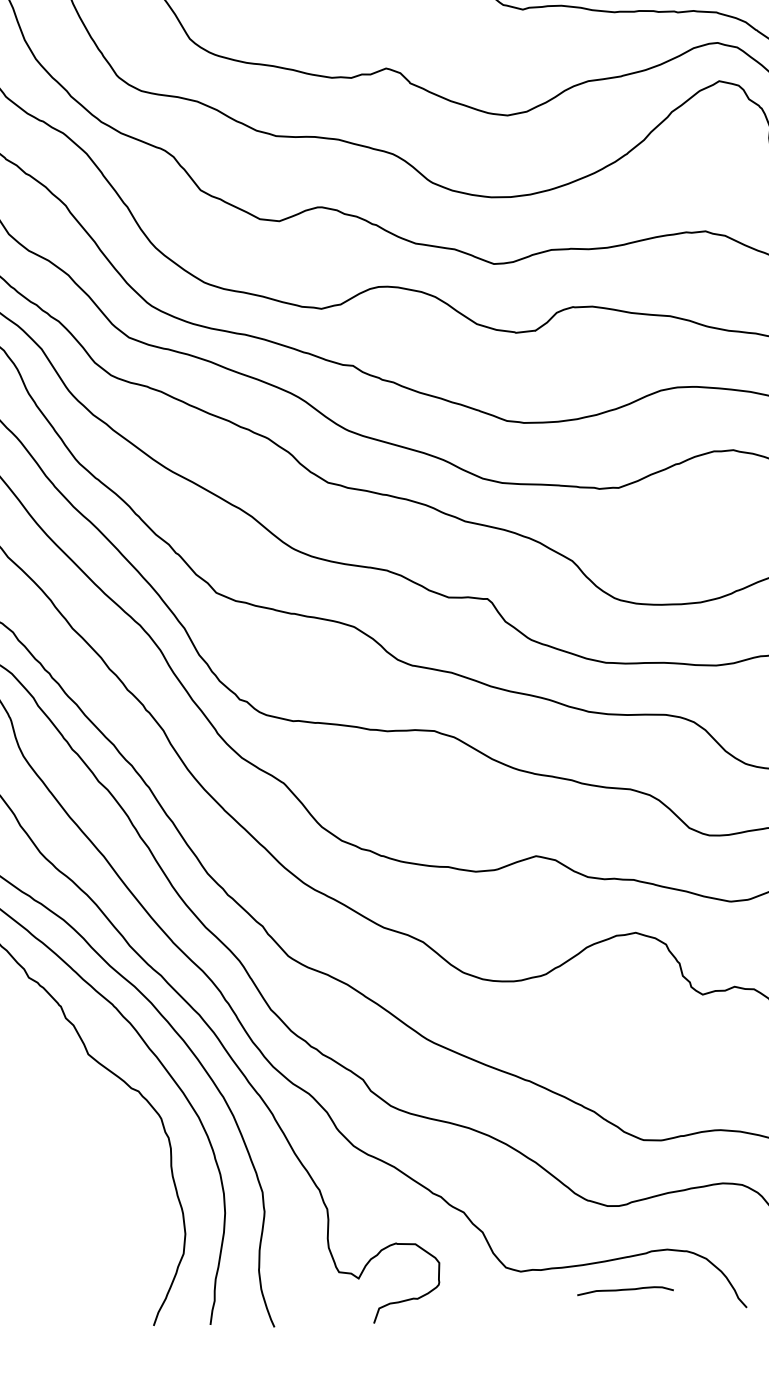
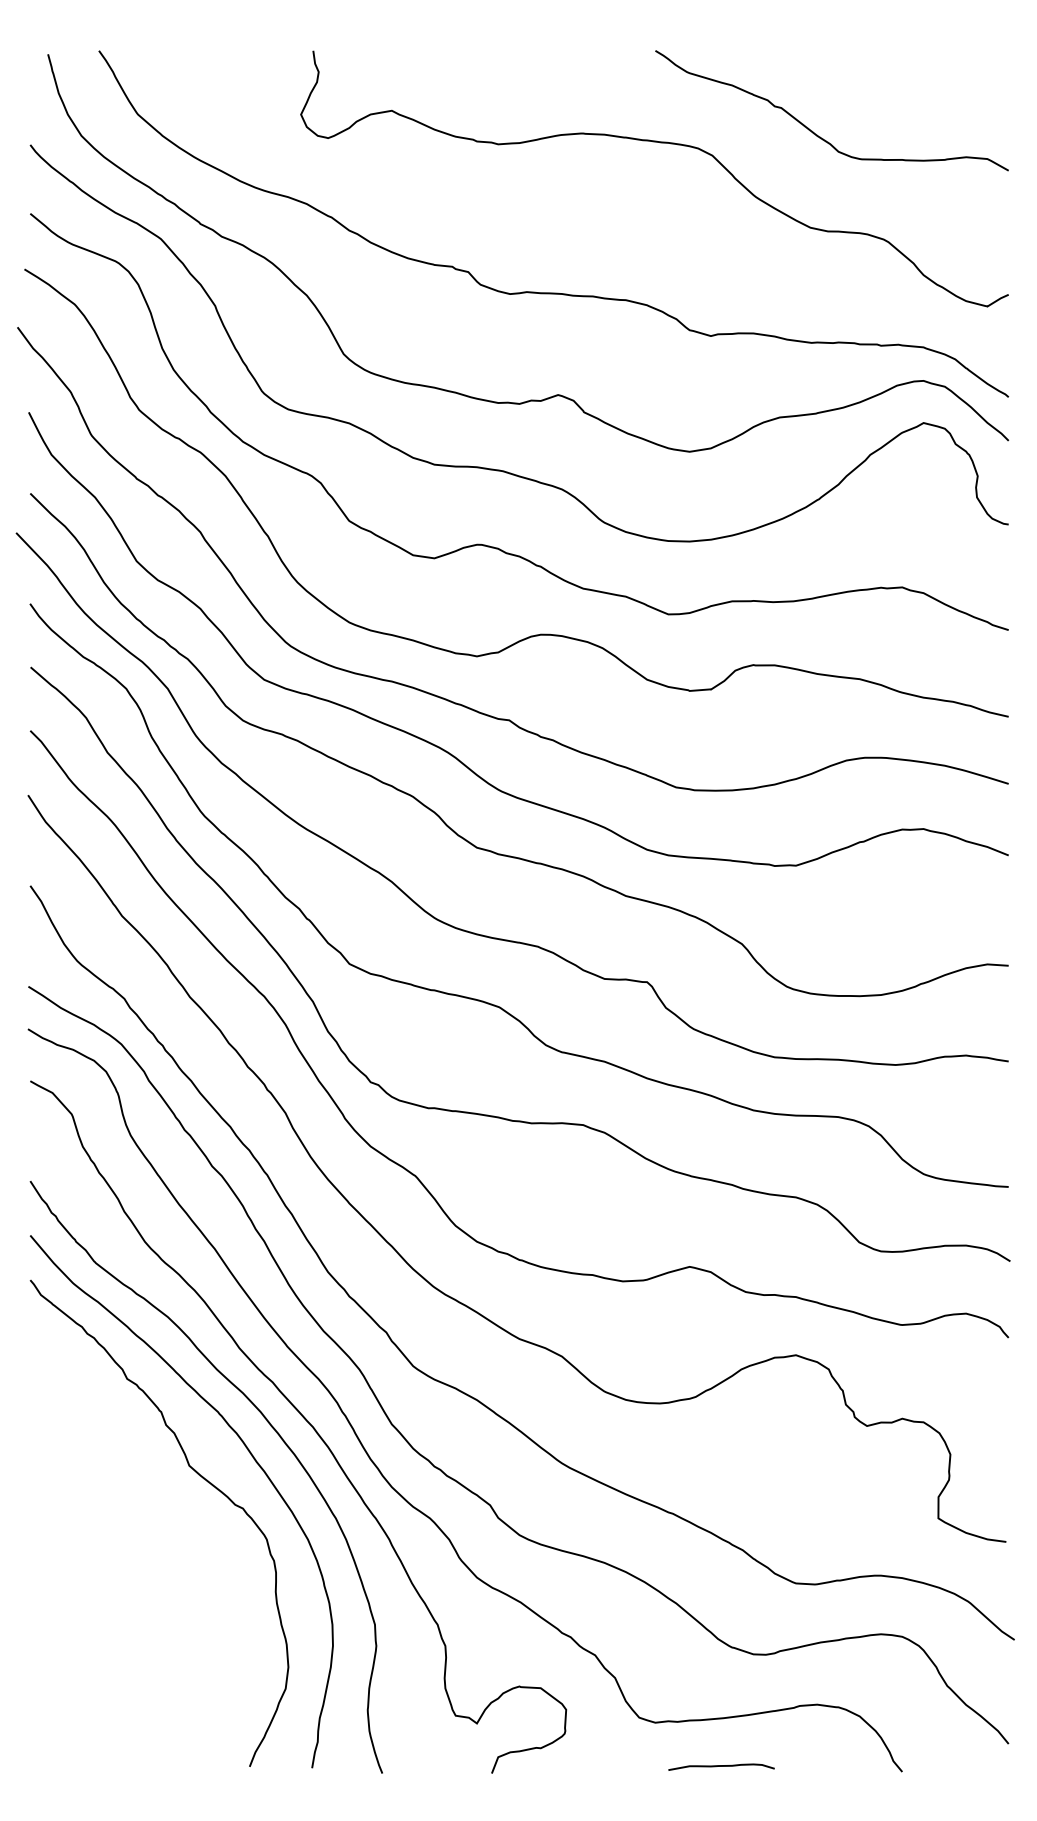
curve: (625, 1290) -> (721, 1766), moved

